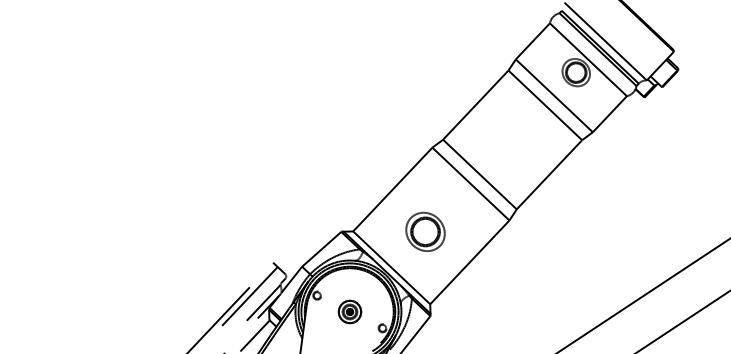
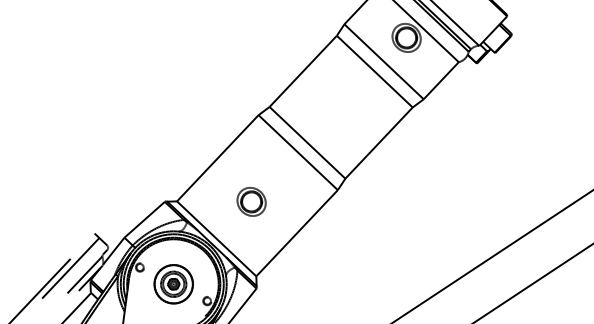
part: (425, 231) -> (251, 201), size x0.71
part: (349, 311) -> (173, 283), size x1.67

